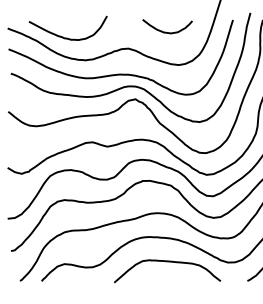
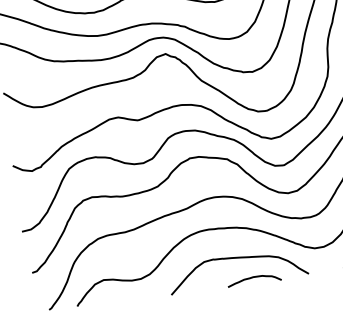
curve: (178, 278) -> (253, 277), added

